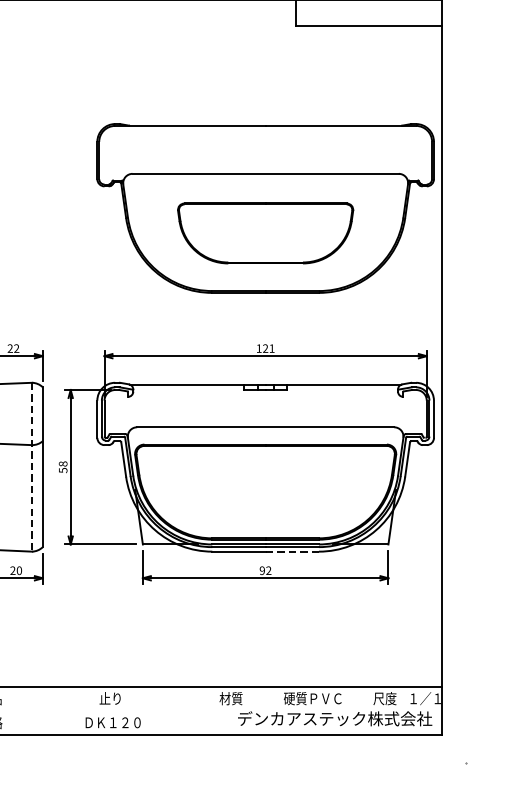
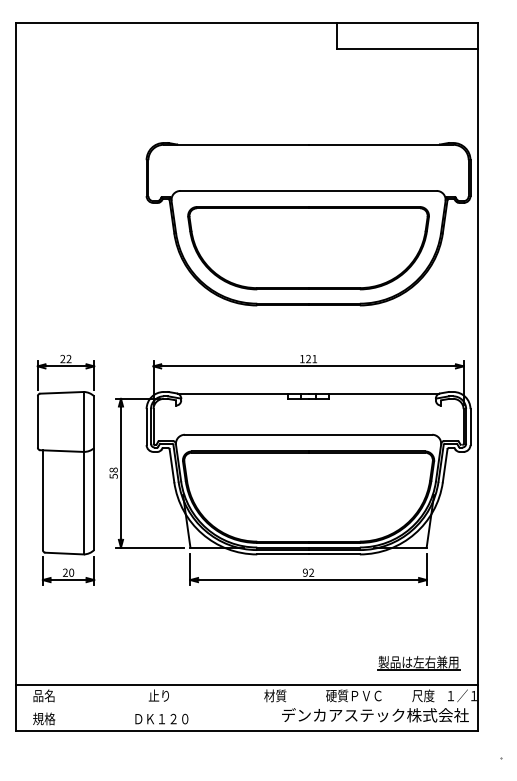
part: (265, 233) -> (308, 248), size x1.43
line: (31, 467) -> (83, 473), dashed -> solid
line: (292, 551) -> (334, 554), dashed -> solid
part: (379, 663) -> (418, 662), added

